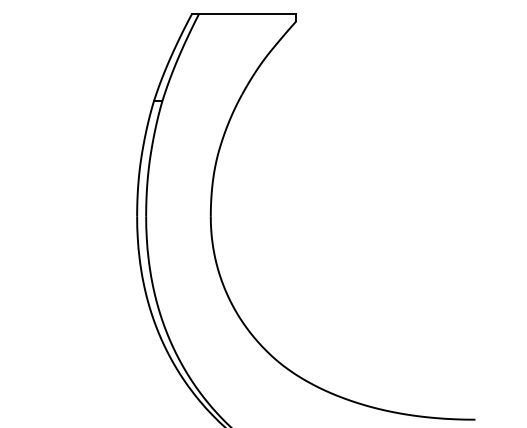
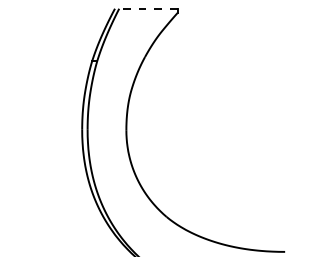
line: (242, 13) -> (145, 8), solid -> dashed

